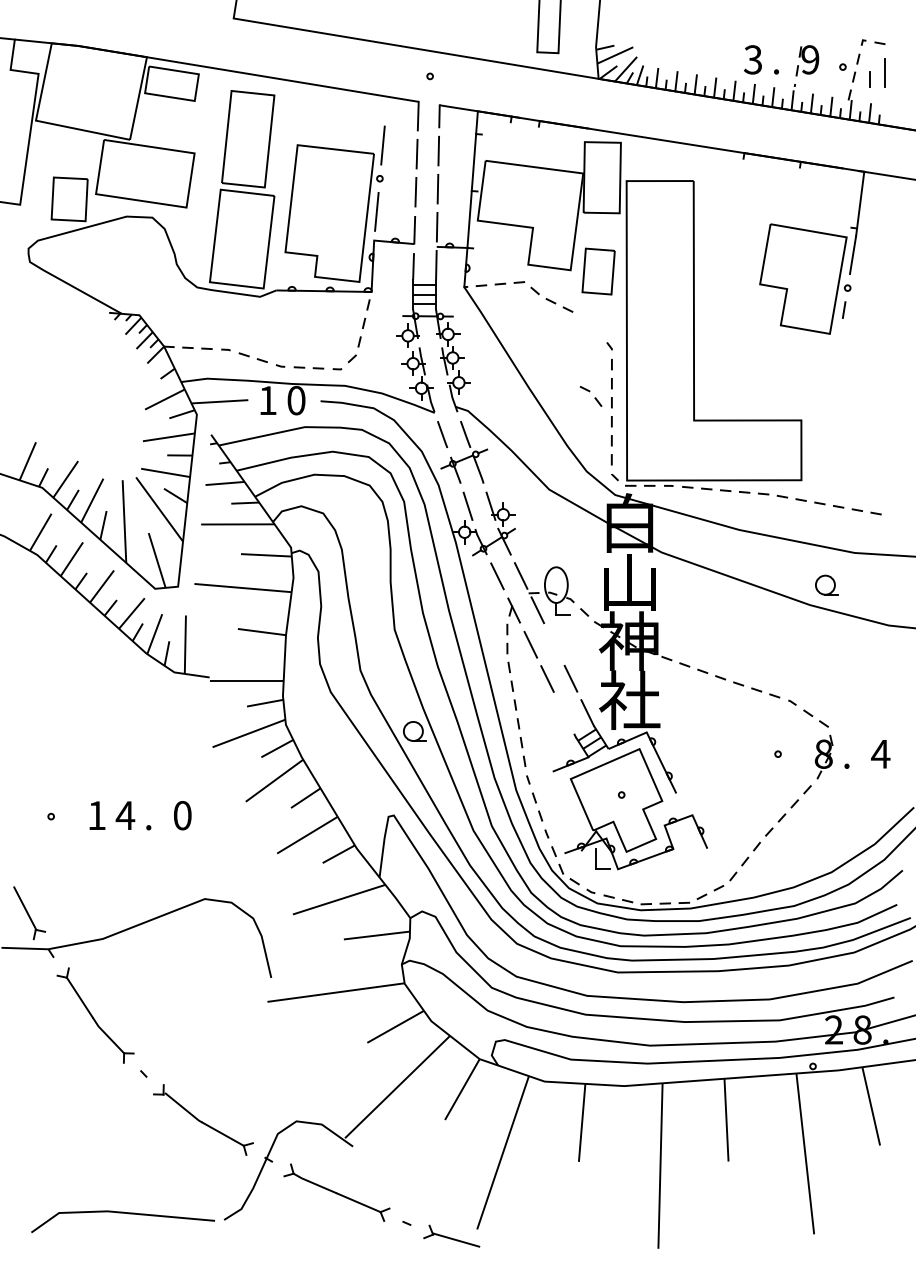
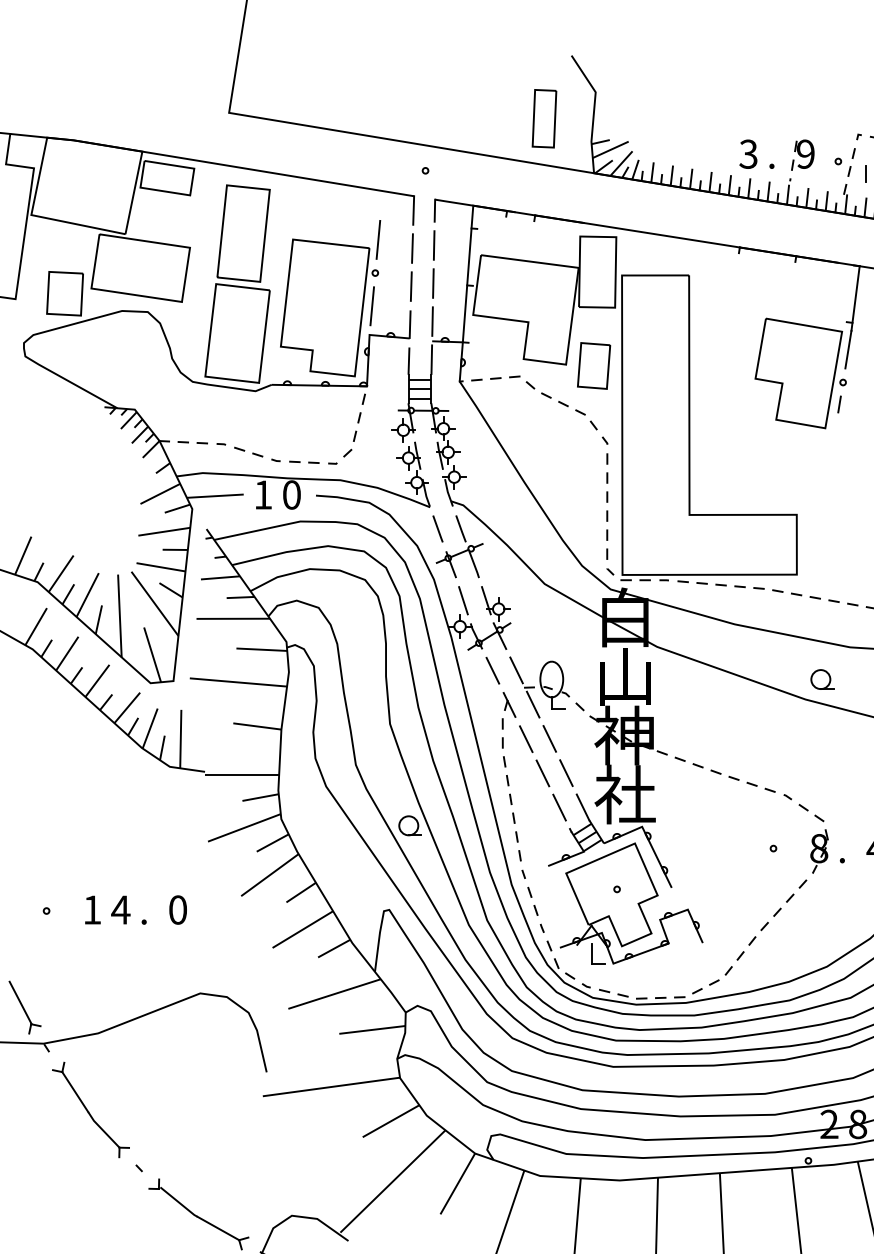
part: (590, 396) -> (585, 419), moved
line: (554, 644) -> (549, 738), added
line: (564, 713) -> (559, 807), added

